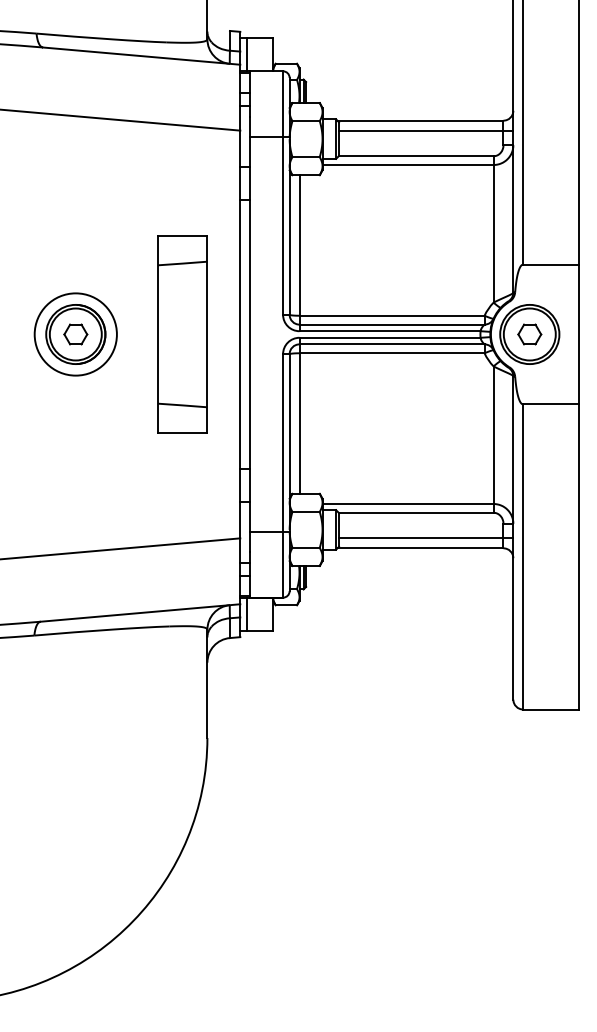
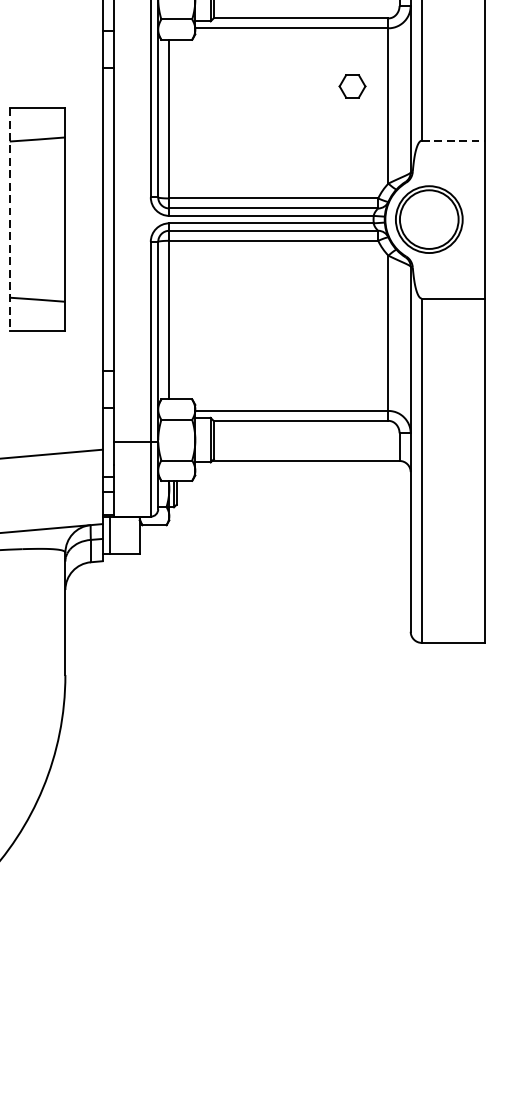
line: (551, 264) -> (453, 140), solid -> dashed
line: (158, 334) -> (10, 219), solid -> dashed
part: (529, 334) -> (352, 86), moved
line: (426, 538) -> (312, 449), removed

